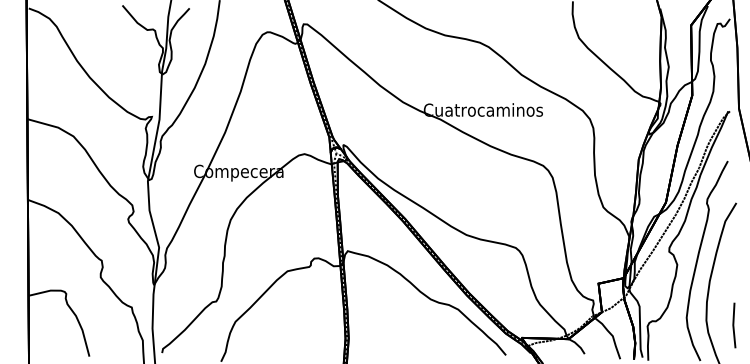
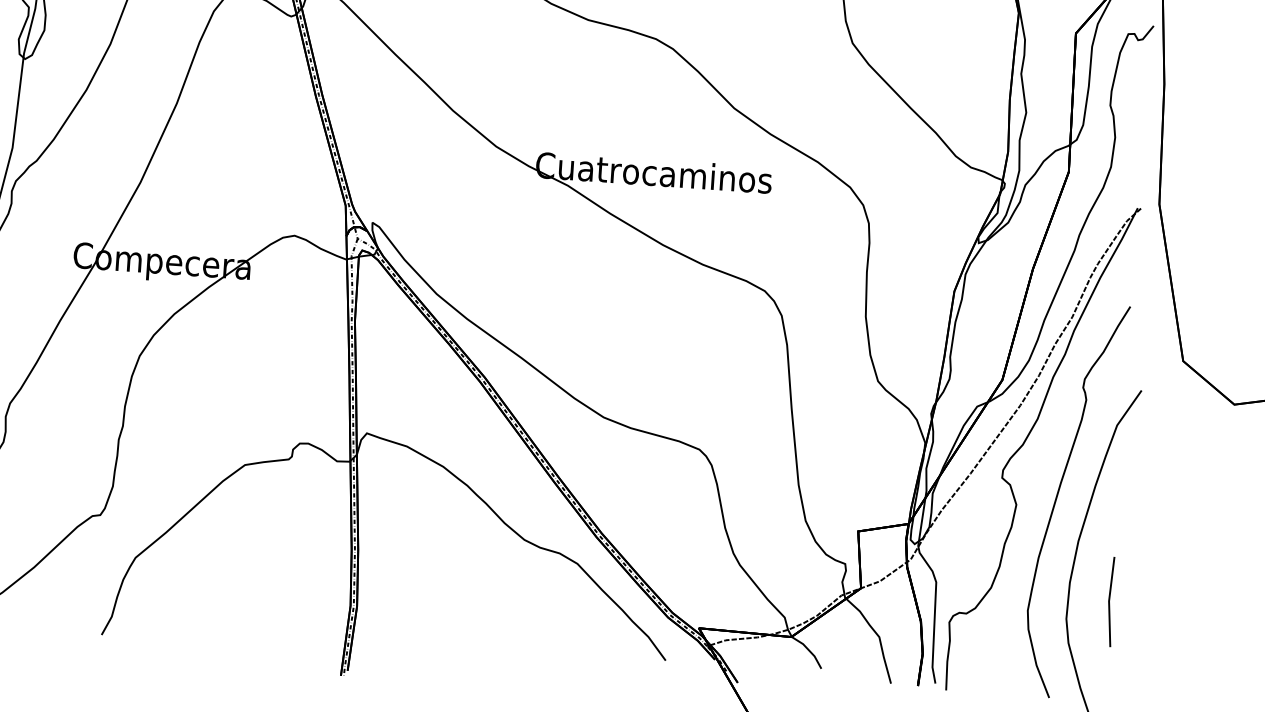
line: (734, 325) -> (1111, 601), moved

